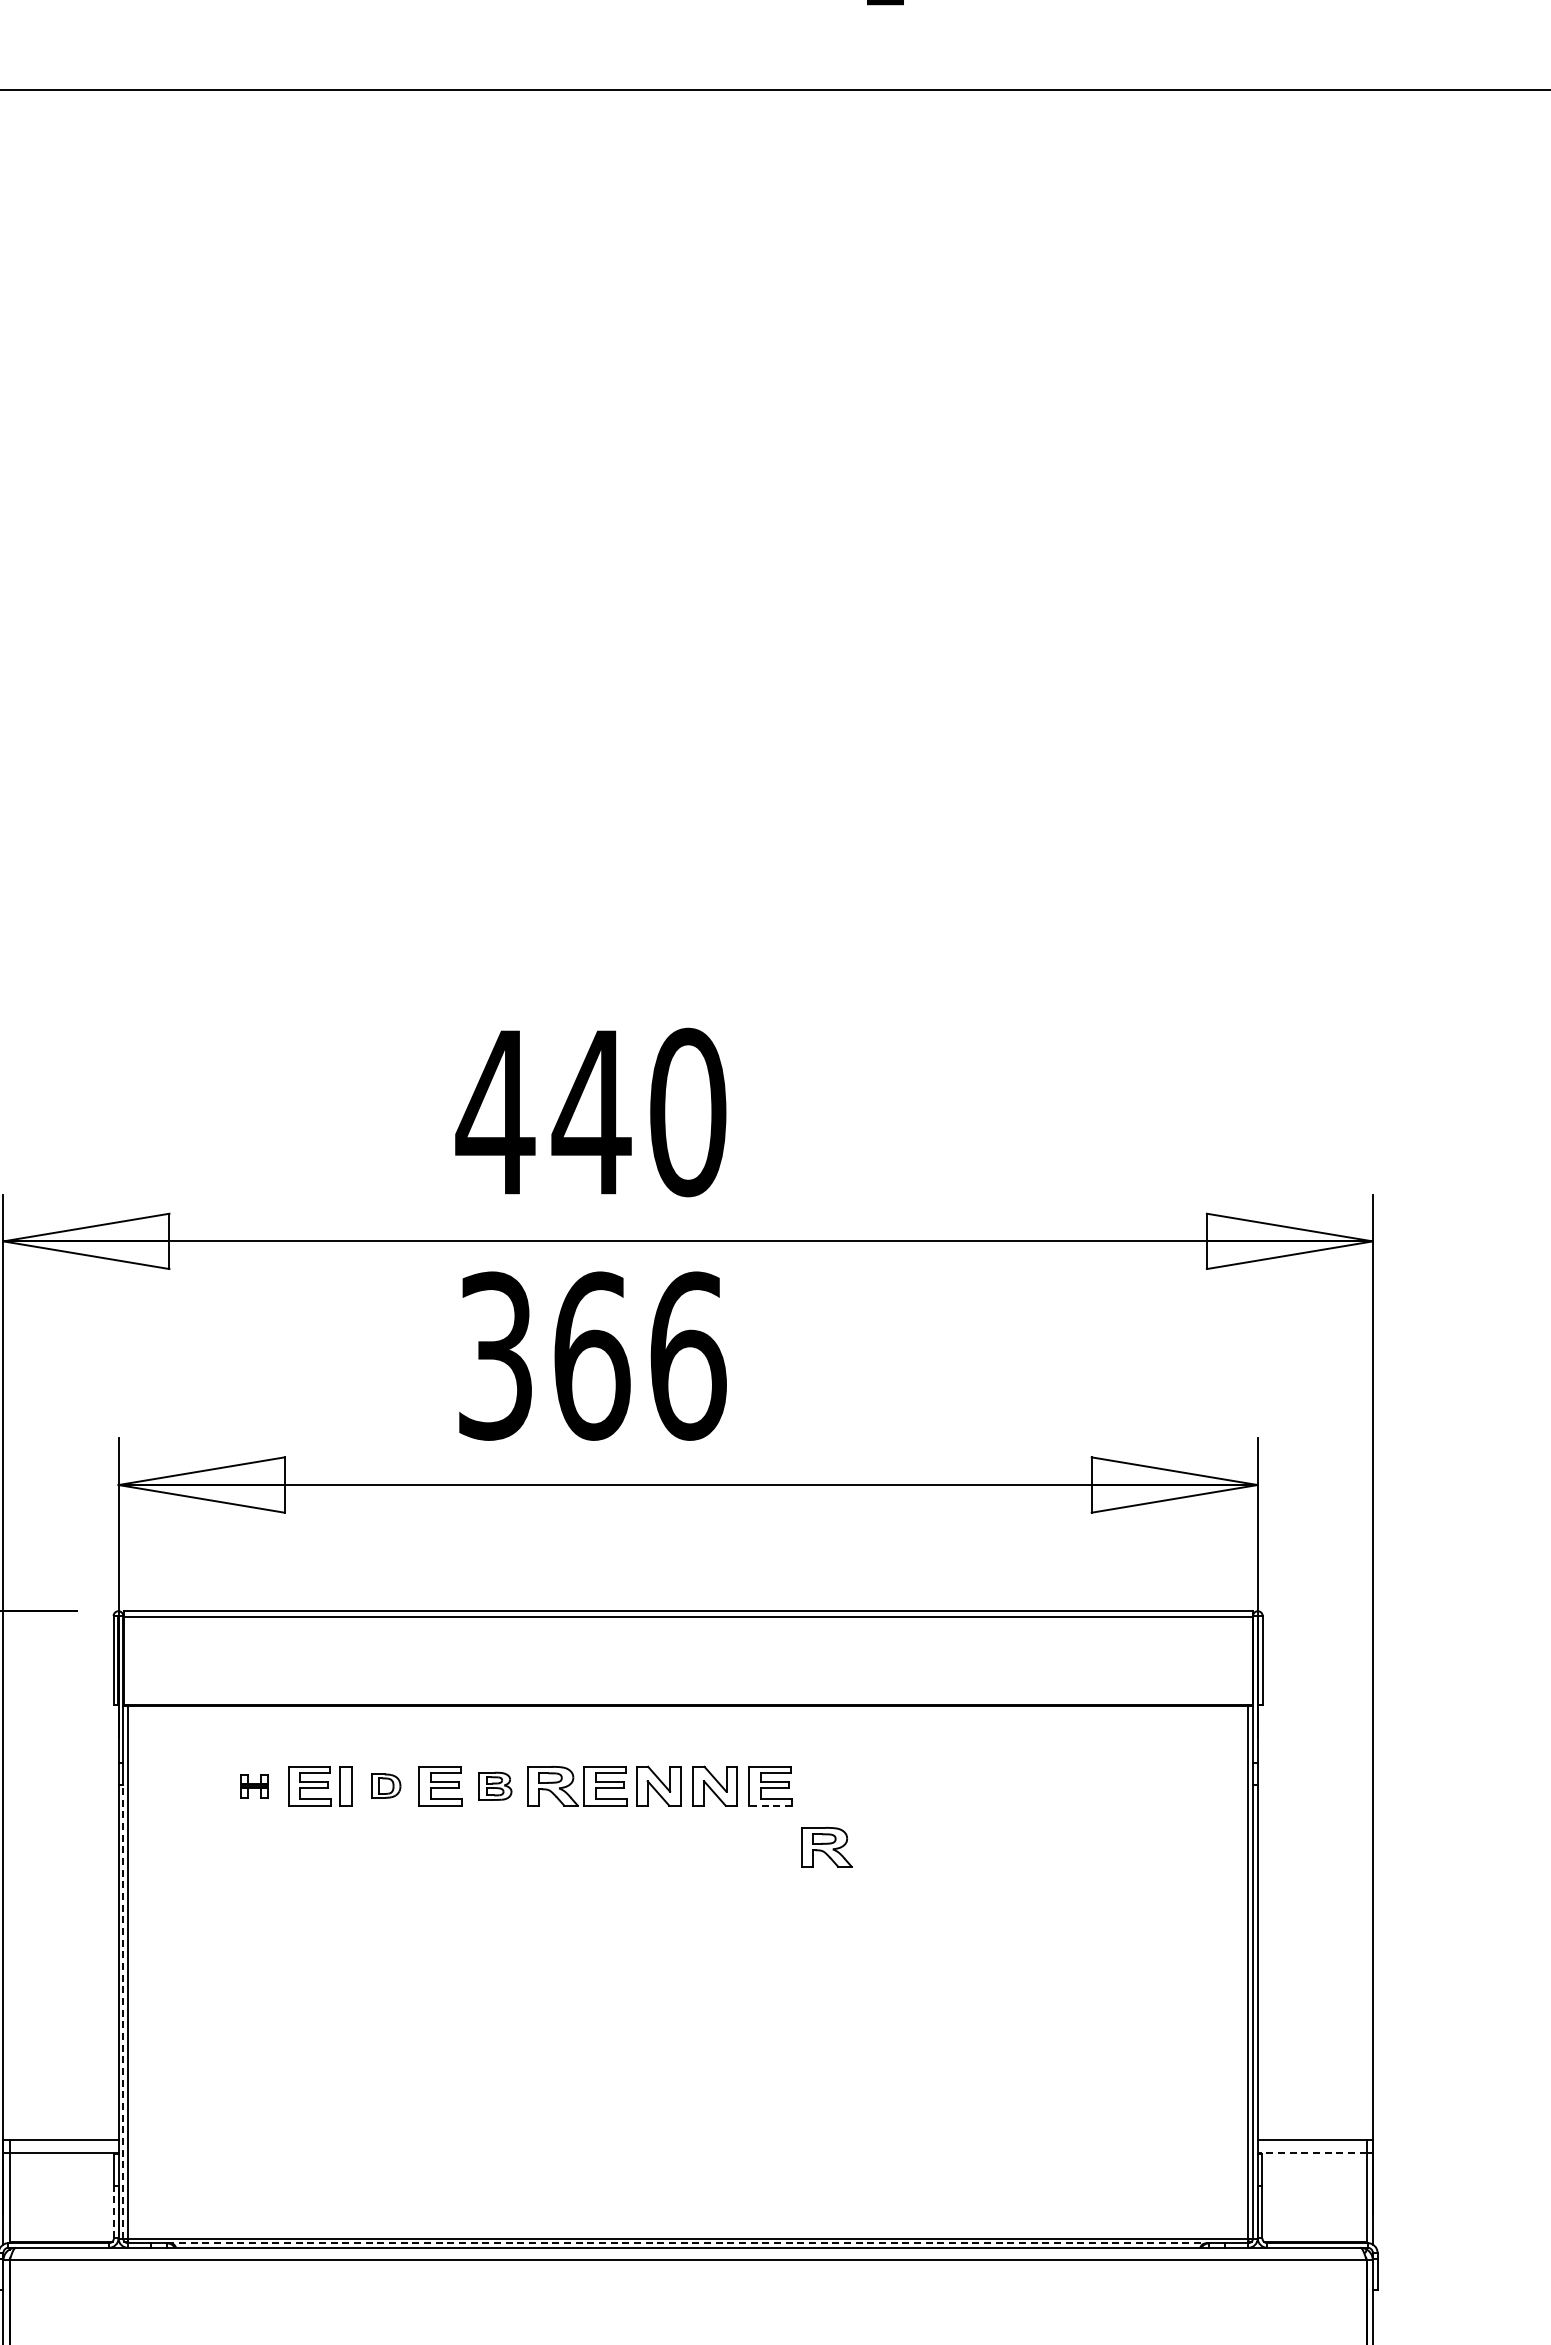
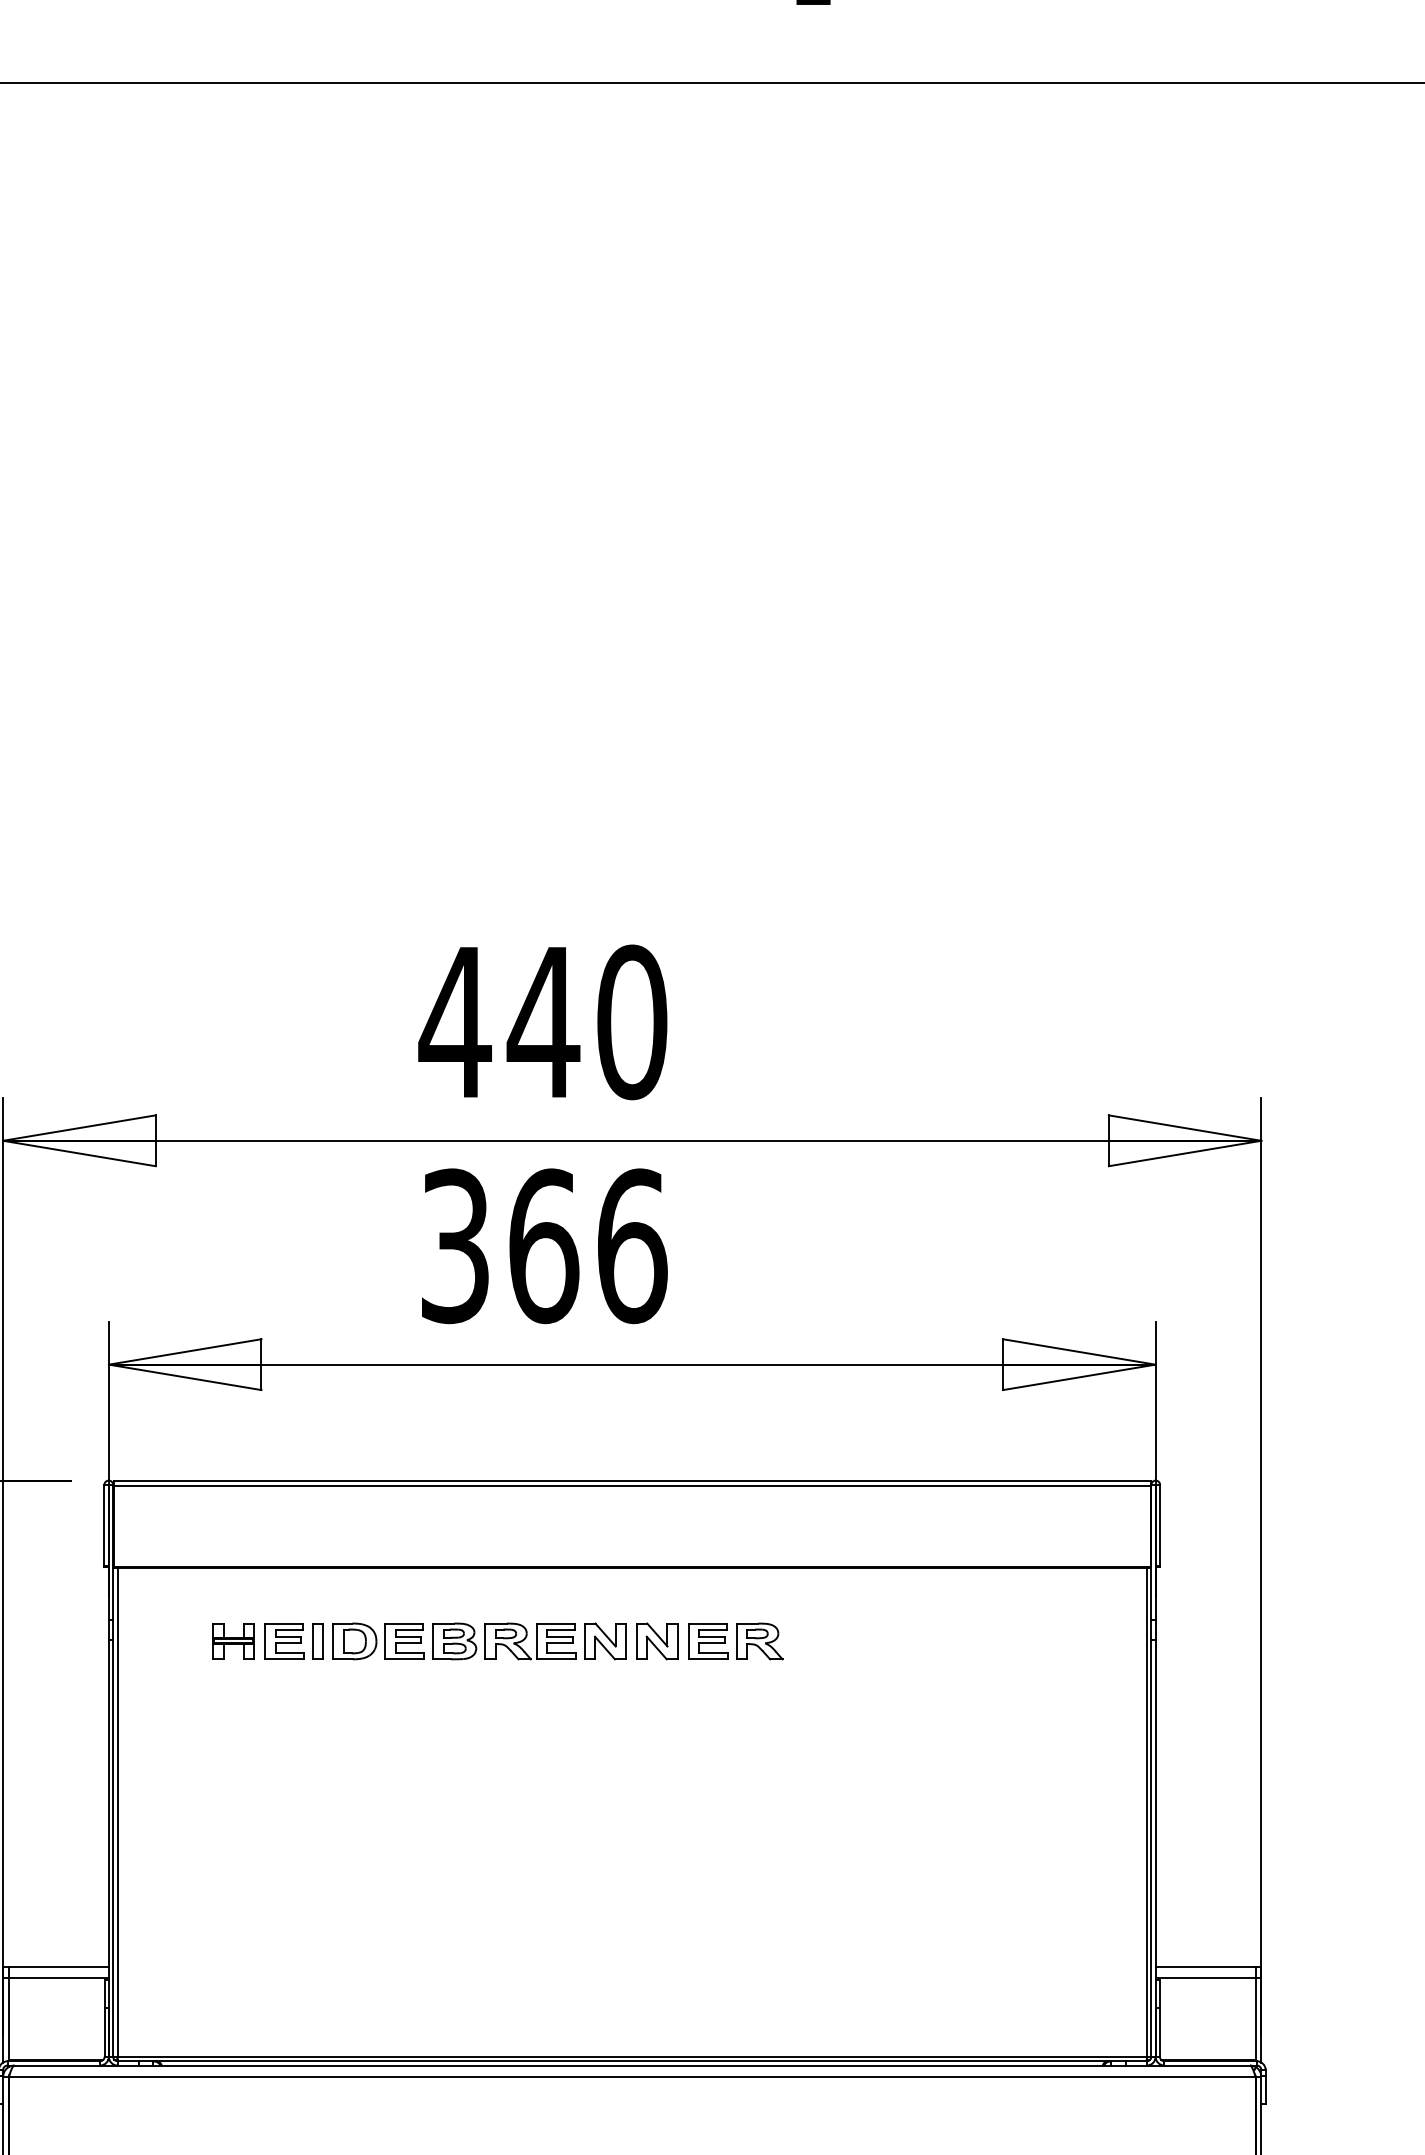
part: (386, 1785) -> (355, 1640), size x1.67
part: (254, 1786) -> (233, 1641), size x1.67
part: (495, 1786) -> (455, 1641), size x1.43
line: (770, 1805) -> (707, 1659), dashed -> solid
part: (826, 1847) -> (759, 1641), moved
line: (123, 2011) -> (113, 1848), dashed -> solid
line: (1311, 2152) -> (1204, 1977), dashed -> solid
line: (113, 2211) -> (104, 2032), dashed -> solid
line: (688, 2243) -> (632, 2061), dashed -> solid

